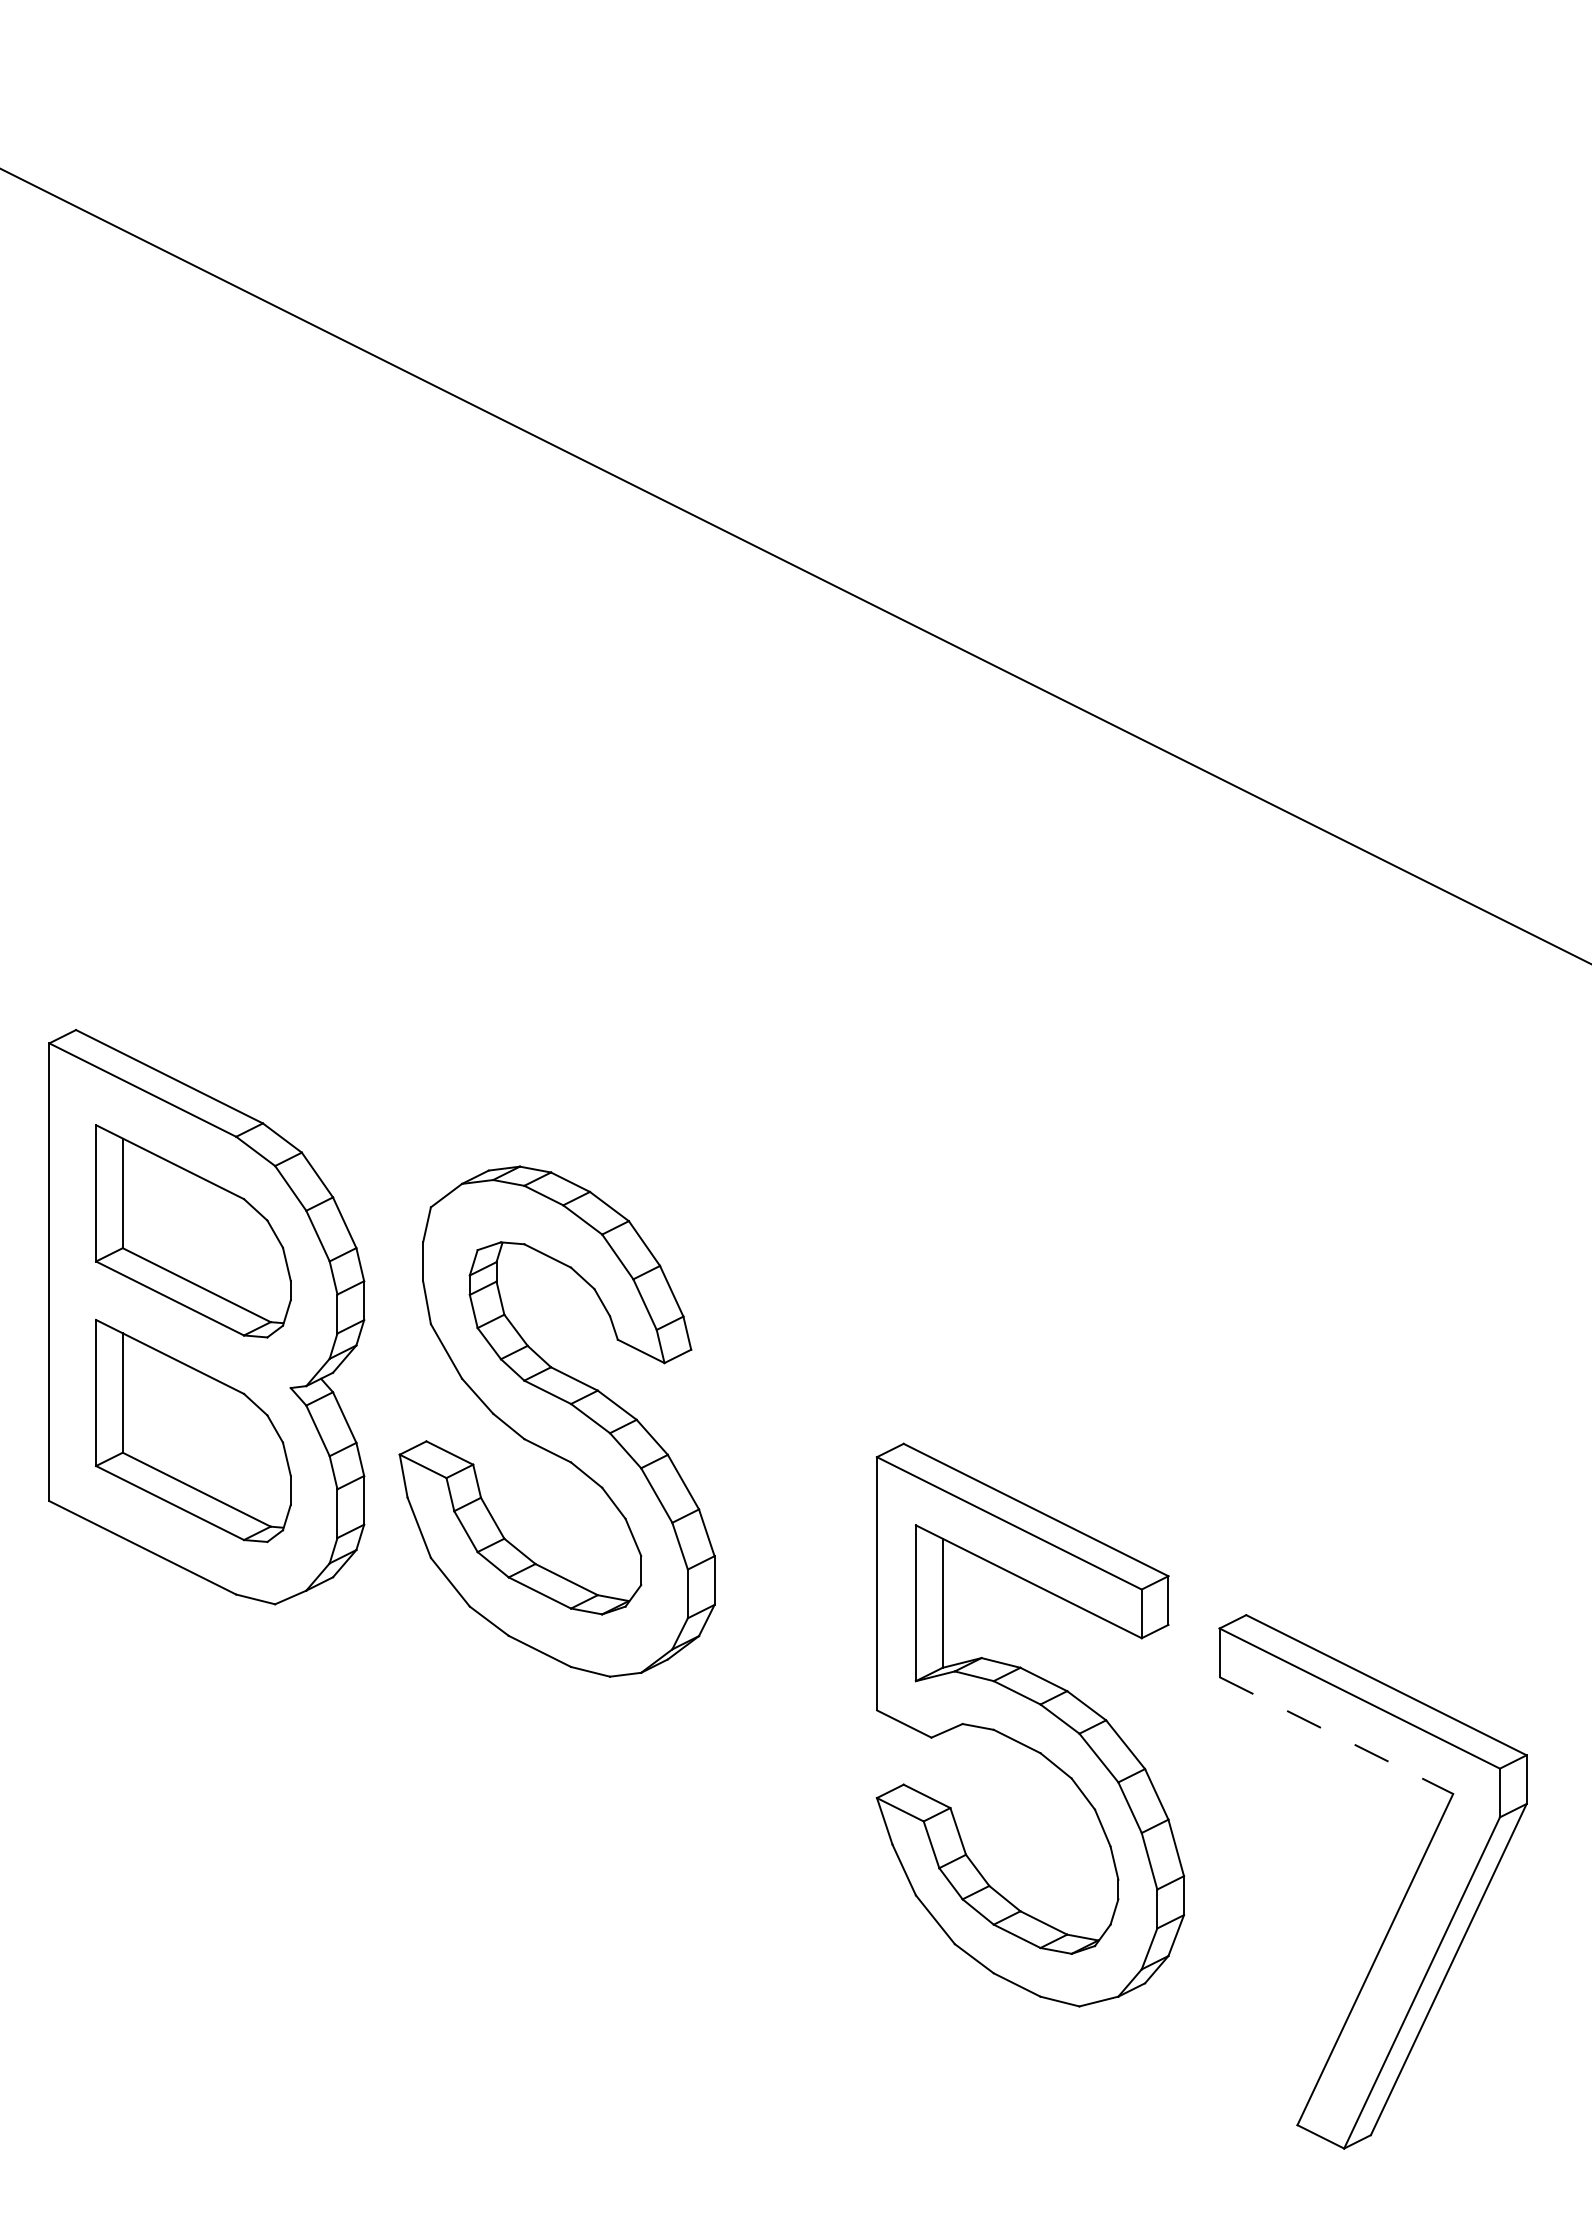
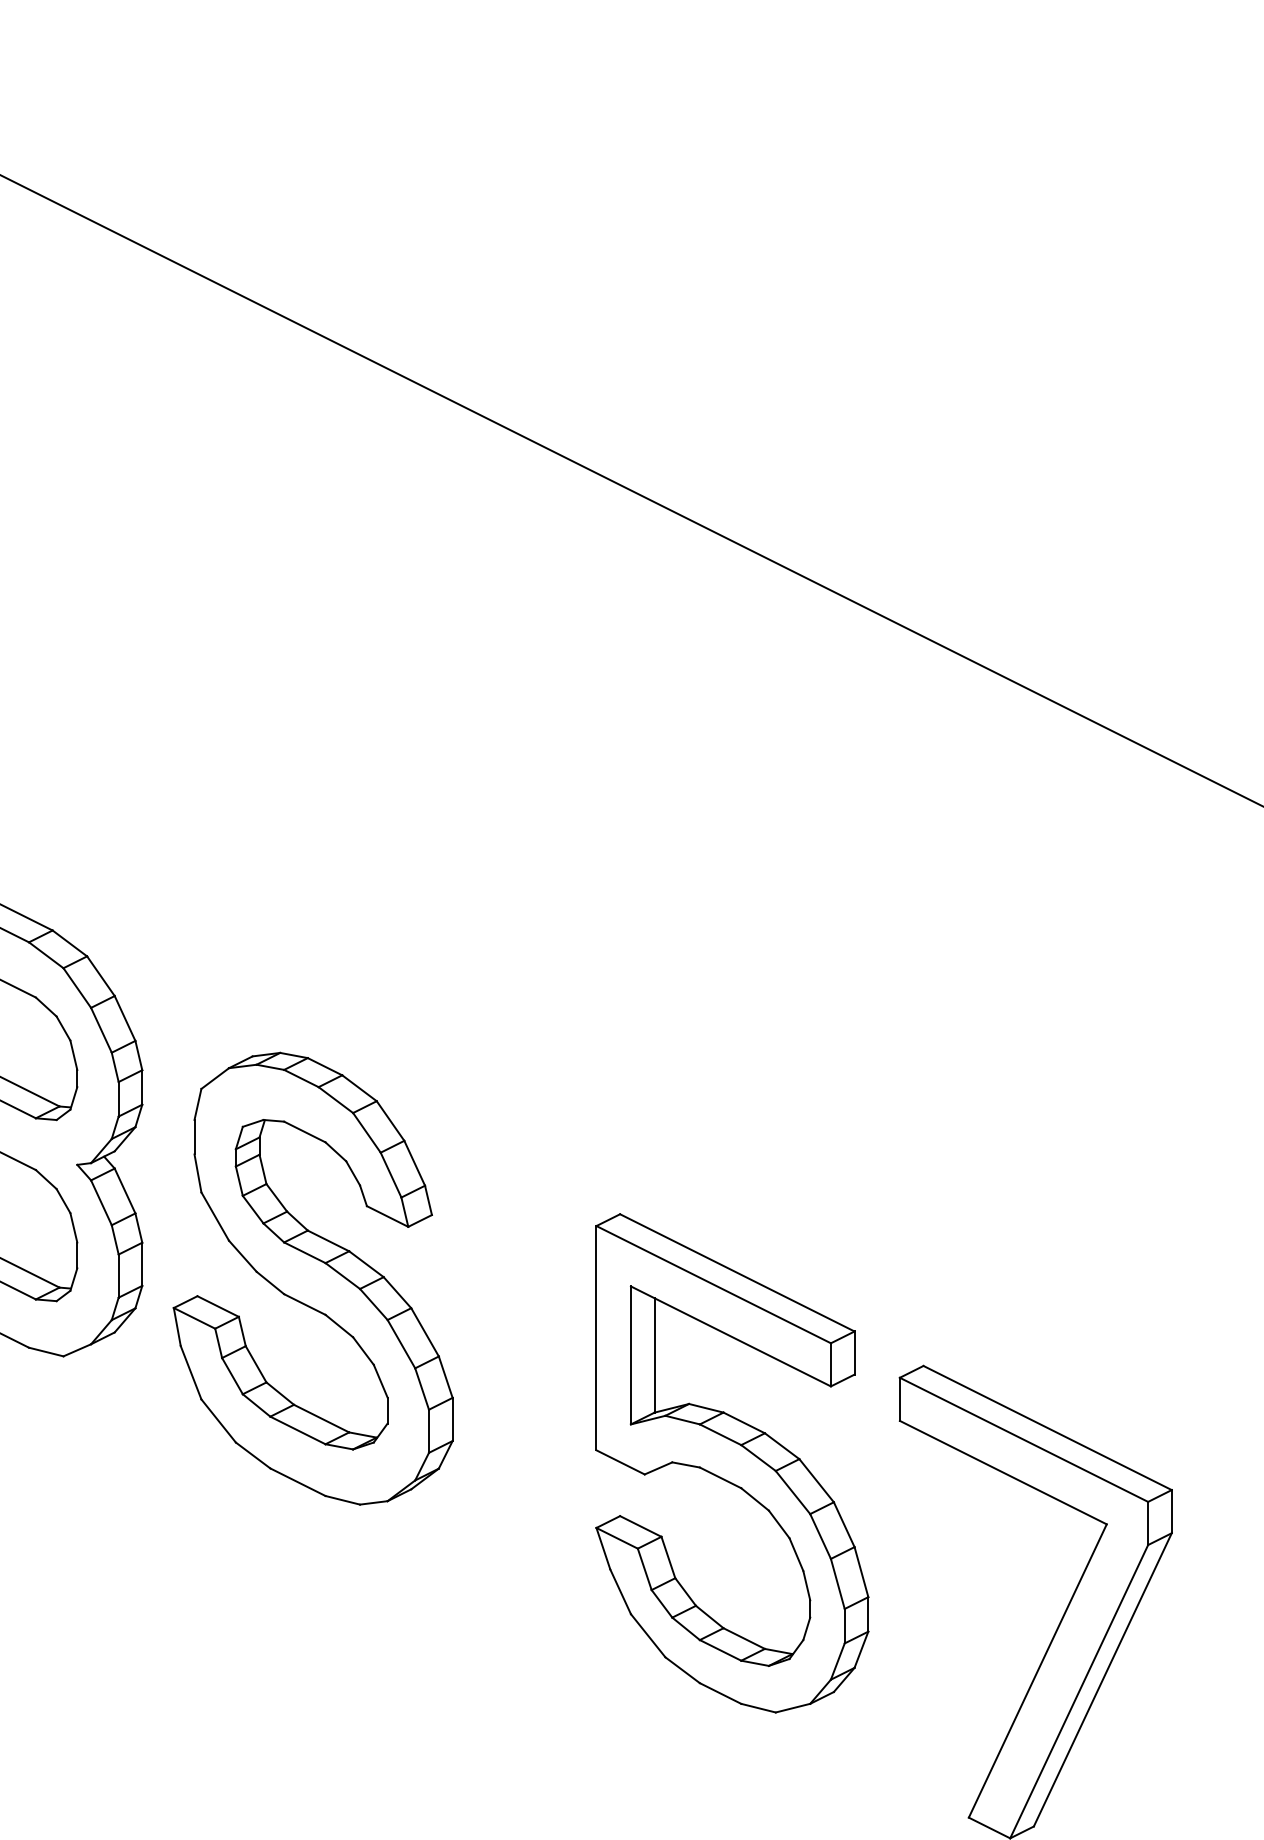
part: (556, 1421) -> (312, 1278), moved
line: (1336, 1735) -> (1003, 1472), dashed -> solid

